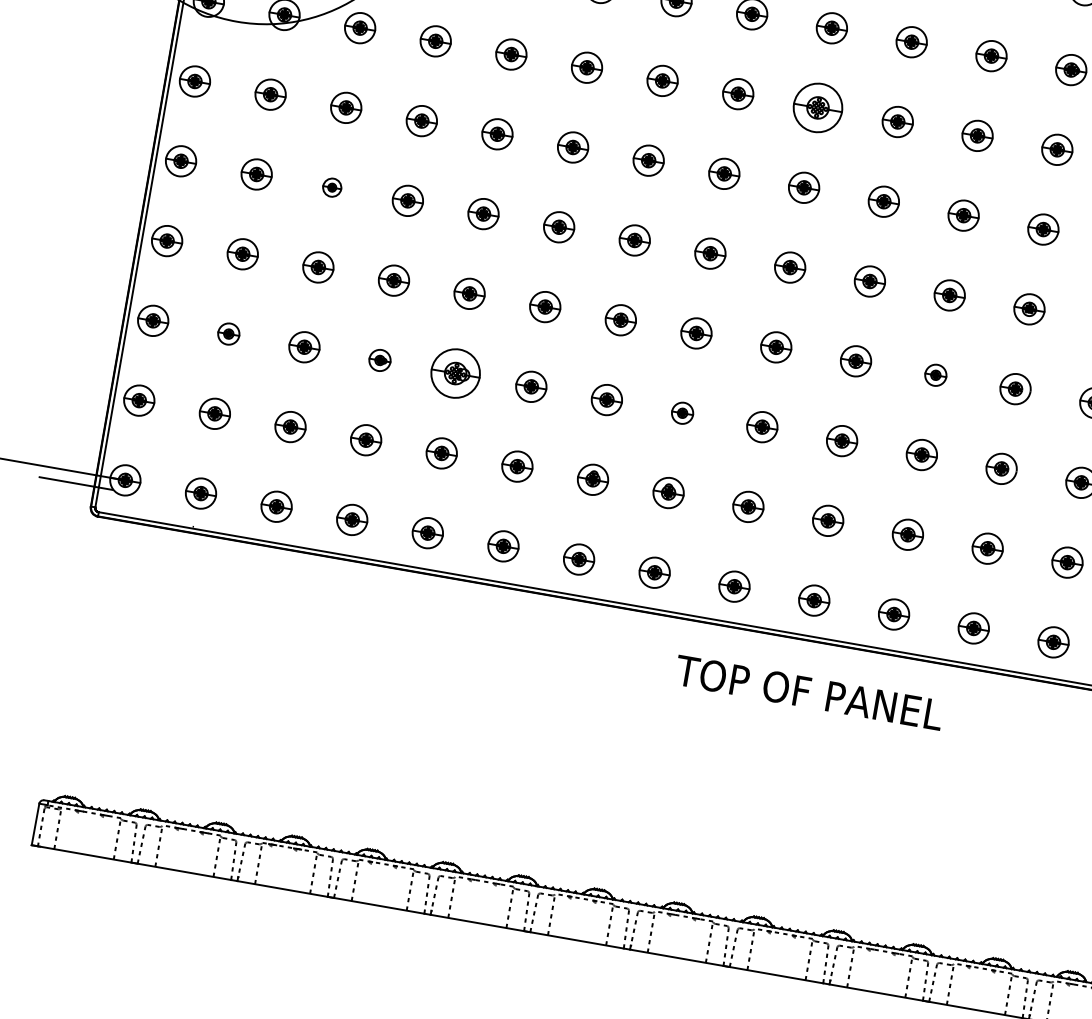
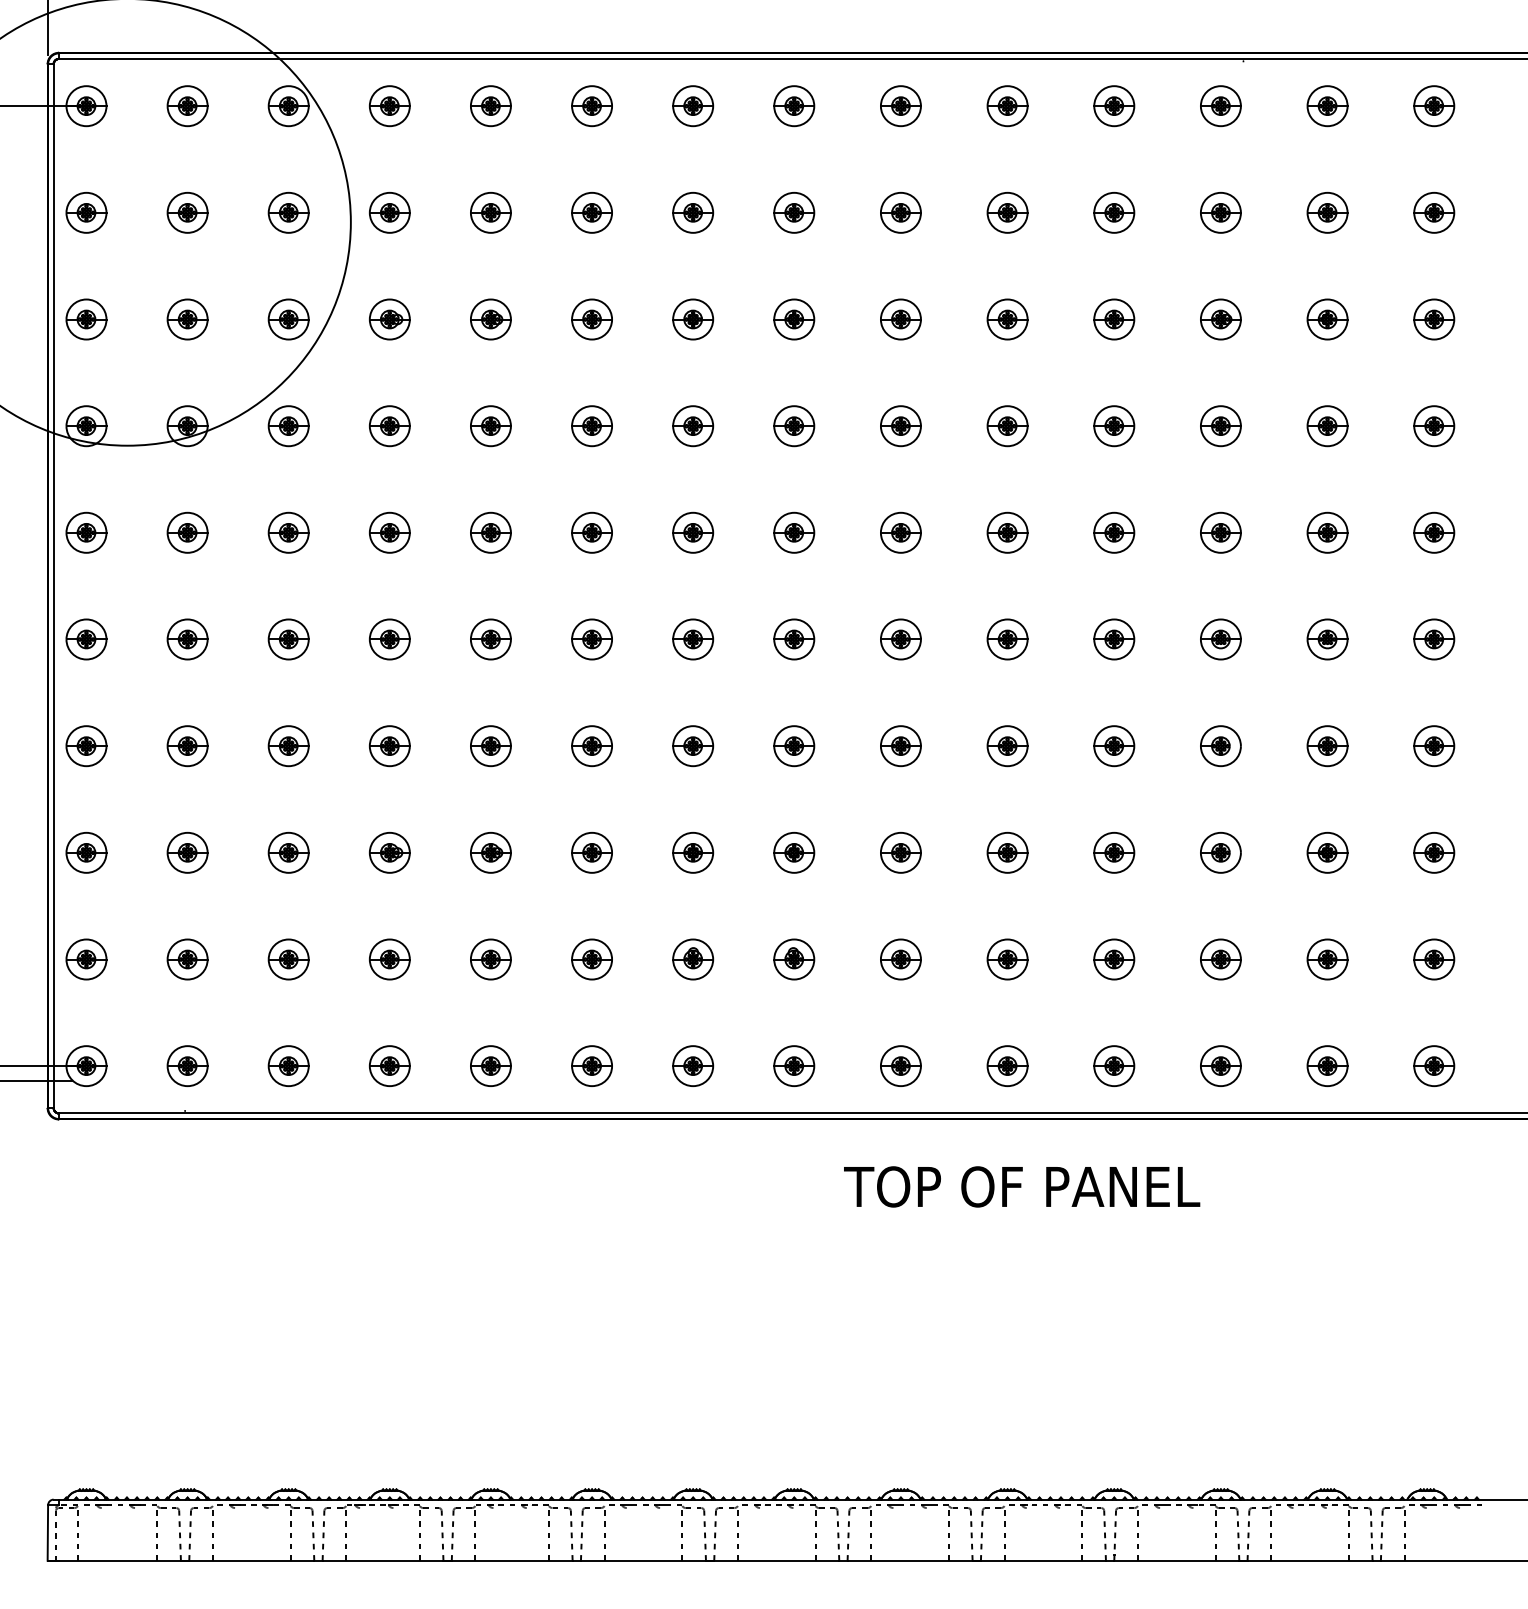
part: (817, 108) -> (900, 426), size x0.62
part: (332, 187) -> (288, 639), size x1.67
part: (228, 333) -> (187, 852), size x1.43
part: (379, 360) -> (389, 852), size x1.43
part: (455, 373) -> (490, 852), size x0.62
part: (935, 375) -> (1114, 746), size x1.43
part: (682, 413) -> (794, 852), size x1.43

